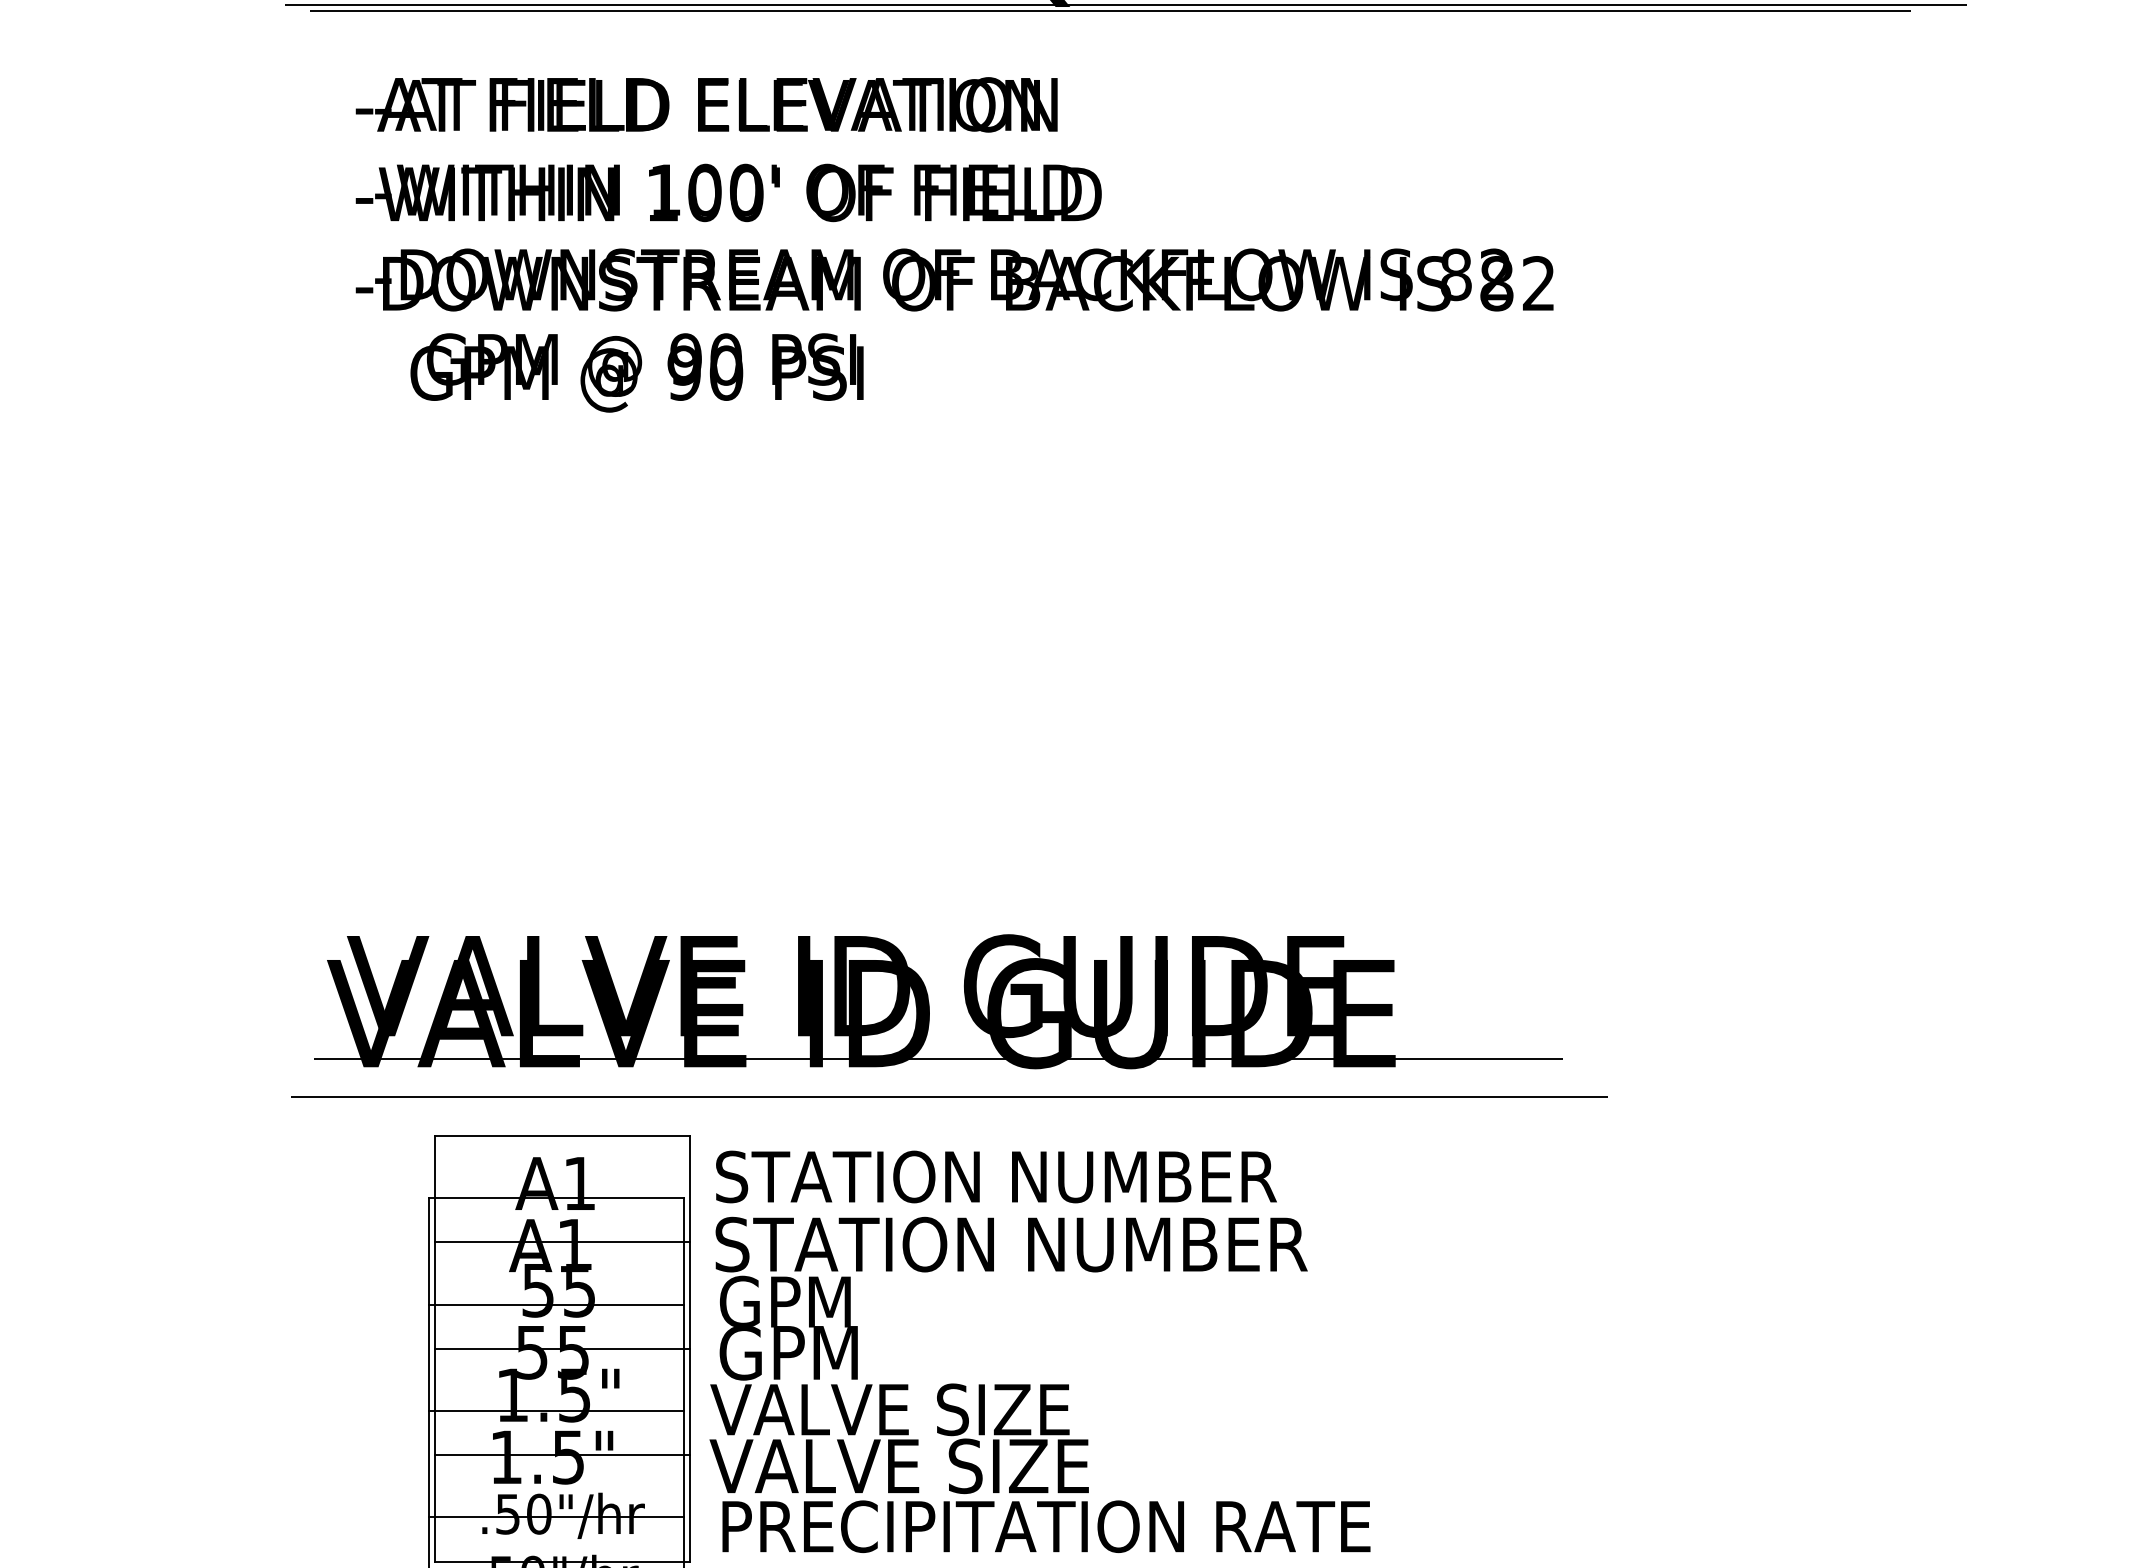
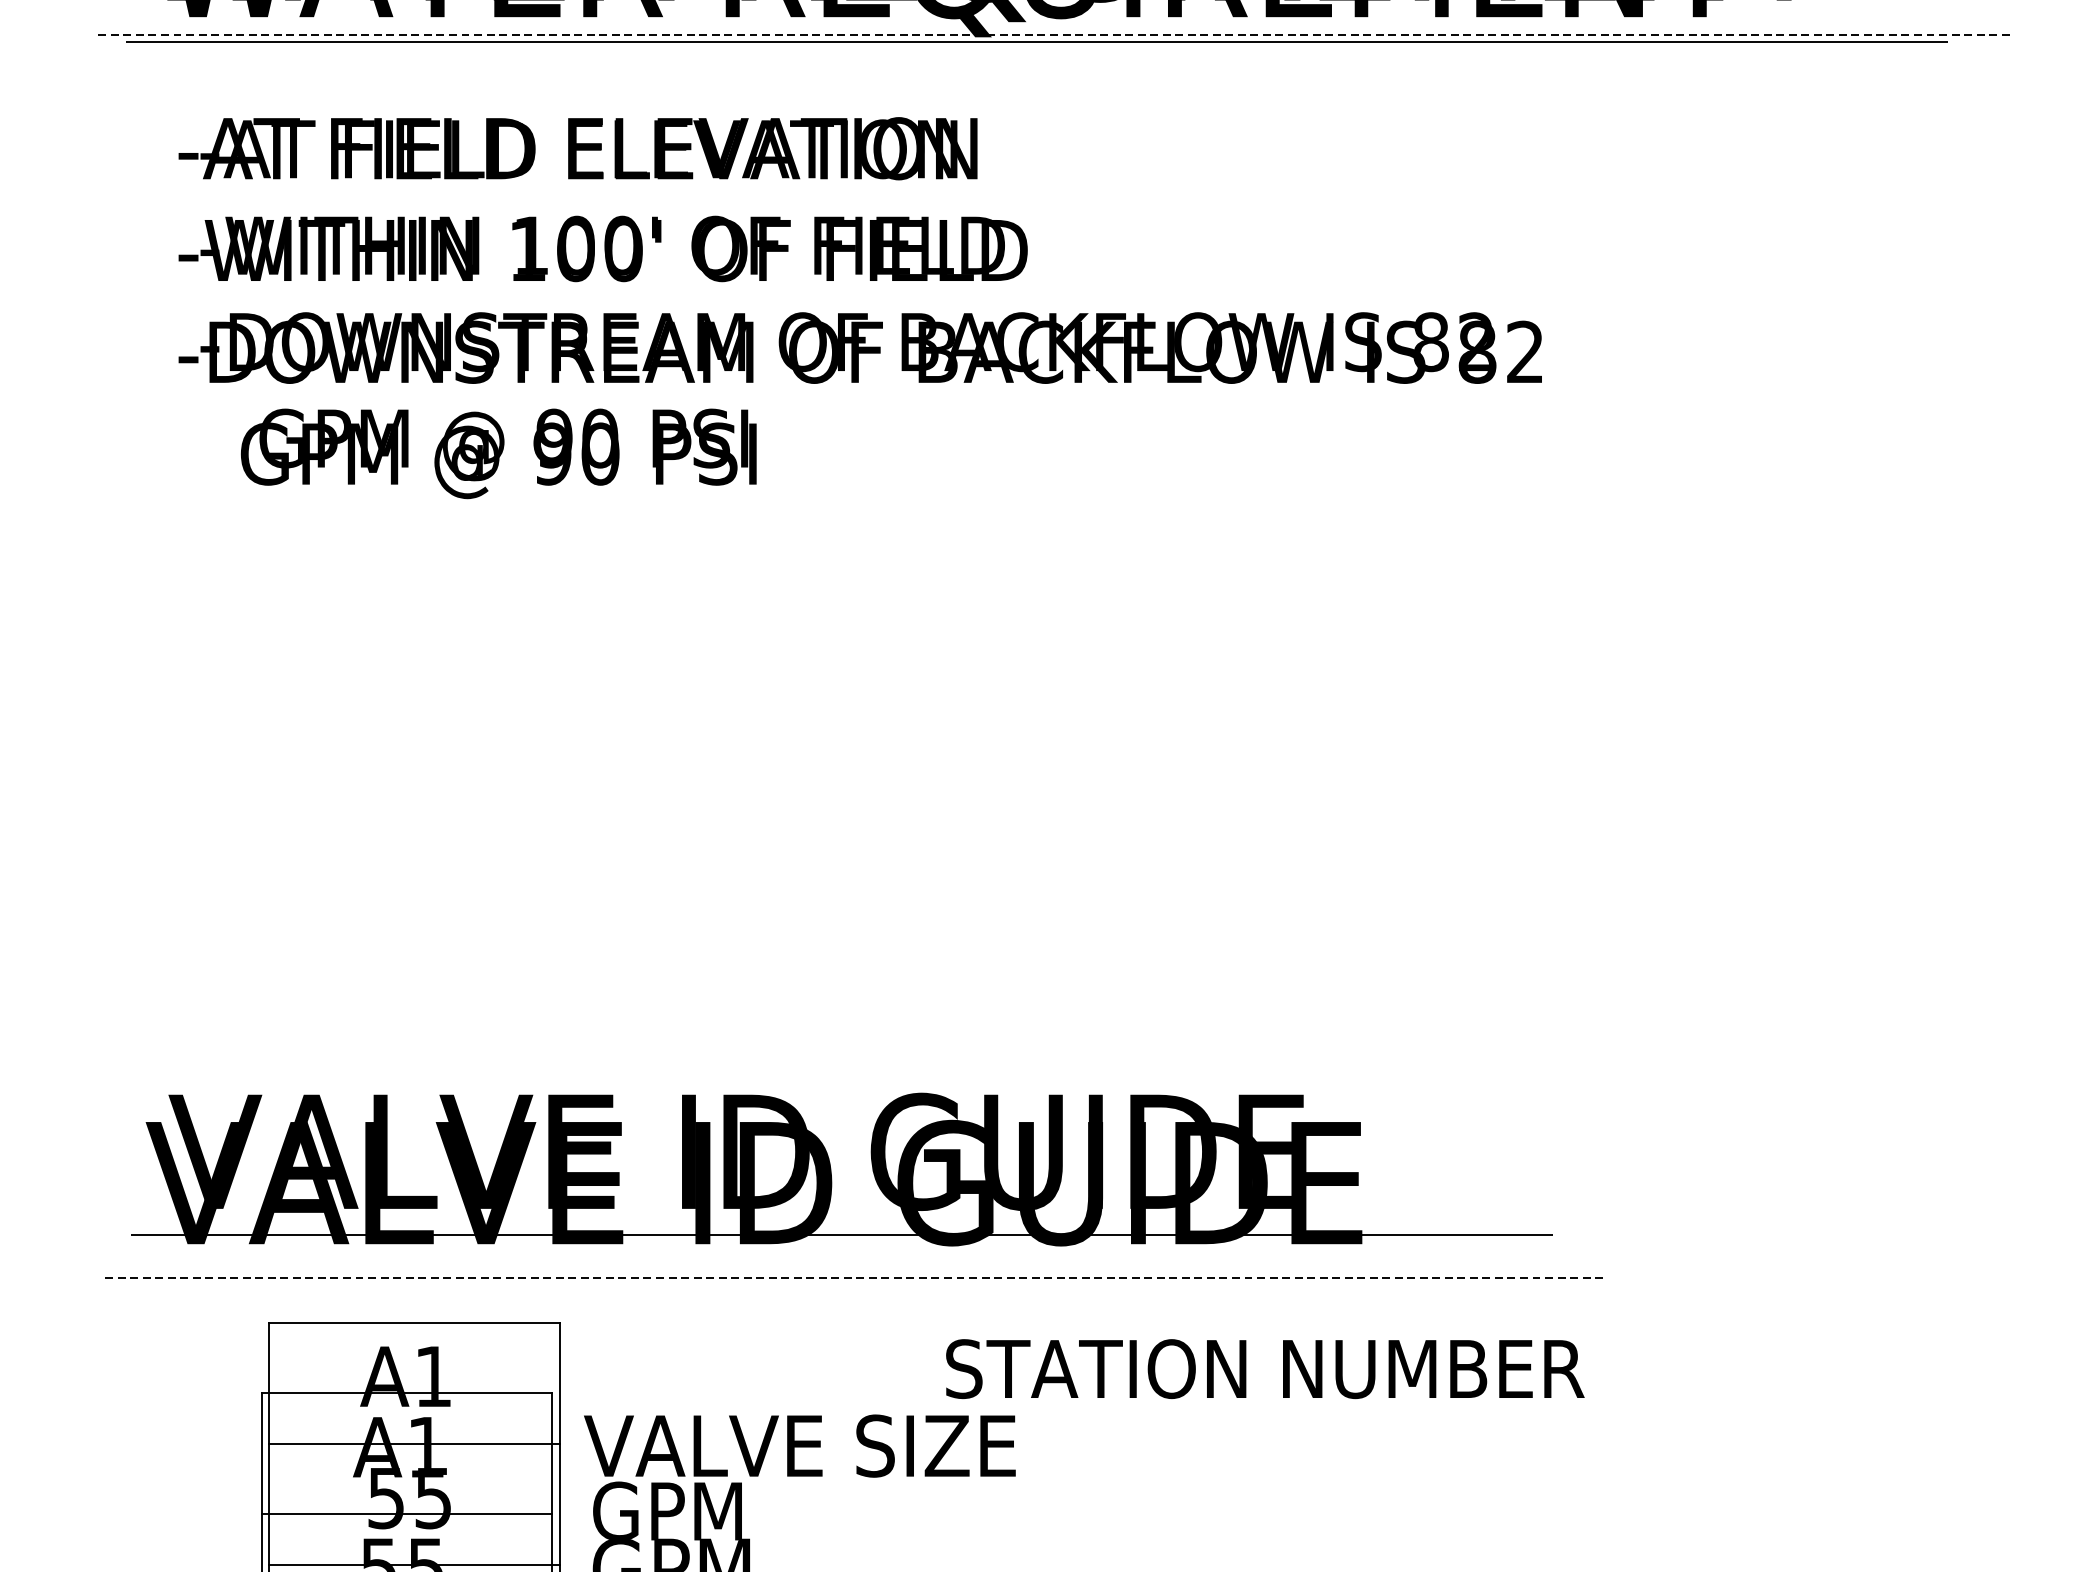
line: (1125, 5) -> (1054, 35), solid -> dashed
line: (950, 1097) -> (855, 1278), solid -> dashed
text: (996, 1176) -> (1265, 1368), moved
text: (1009, 1244) -> (922, 1445), STATION NUMBER -> VALVE SIZE

